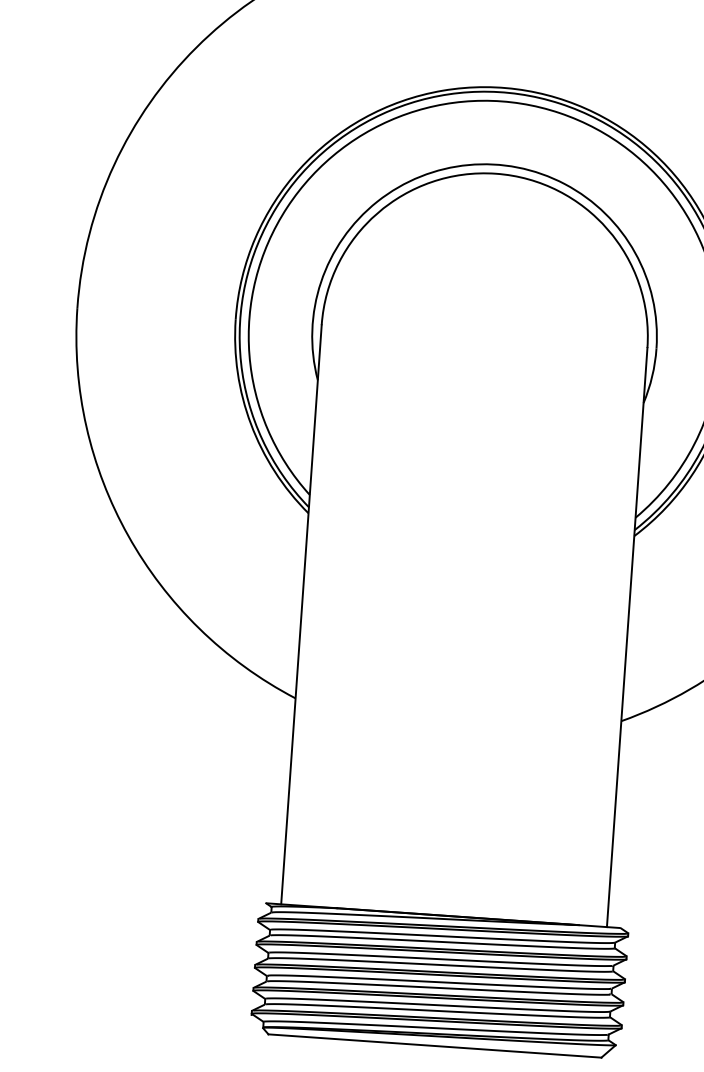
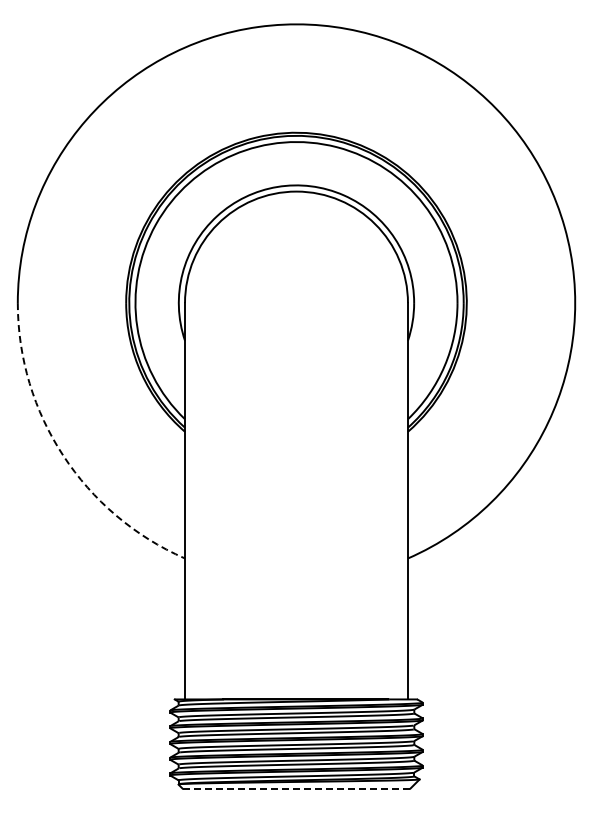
arc: (128, 535) -> (63, 455), solid -> dashed
line: (434, 1045) -> (296, 788), solid -> dashed

